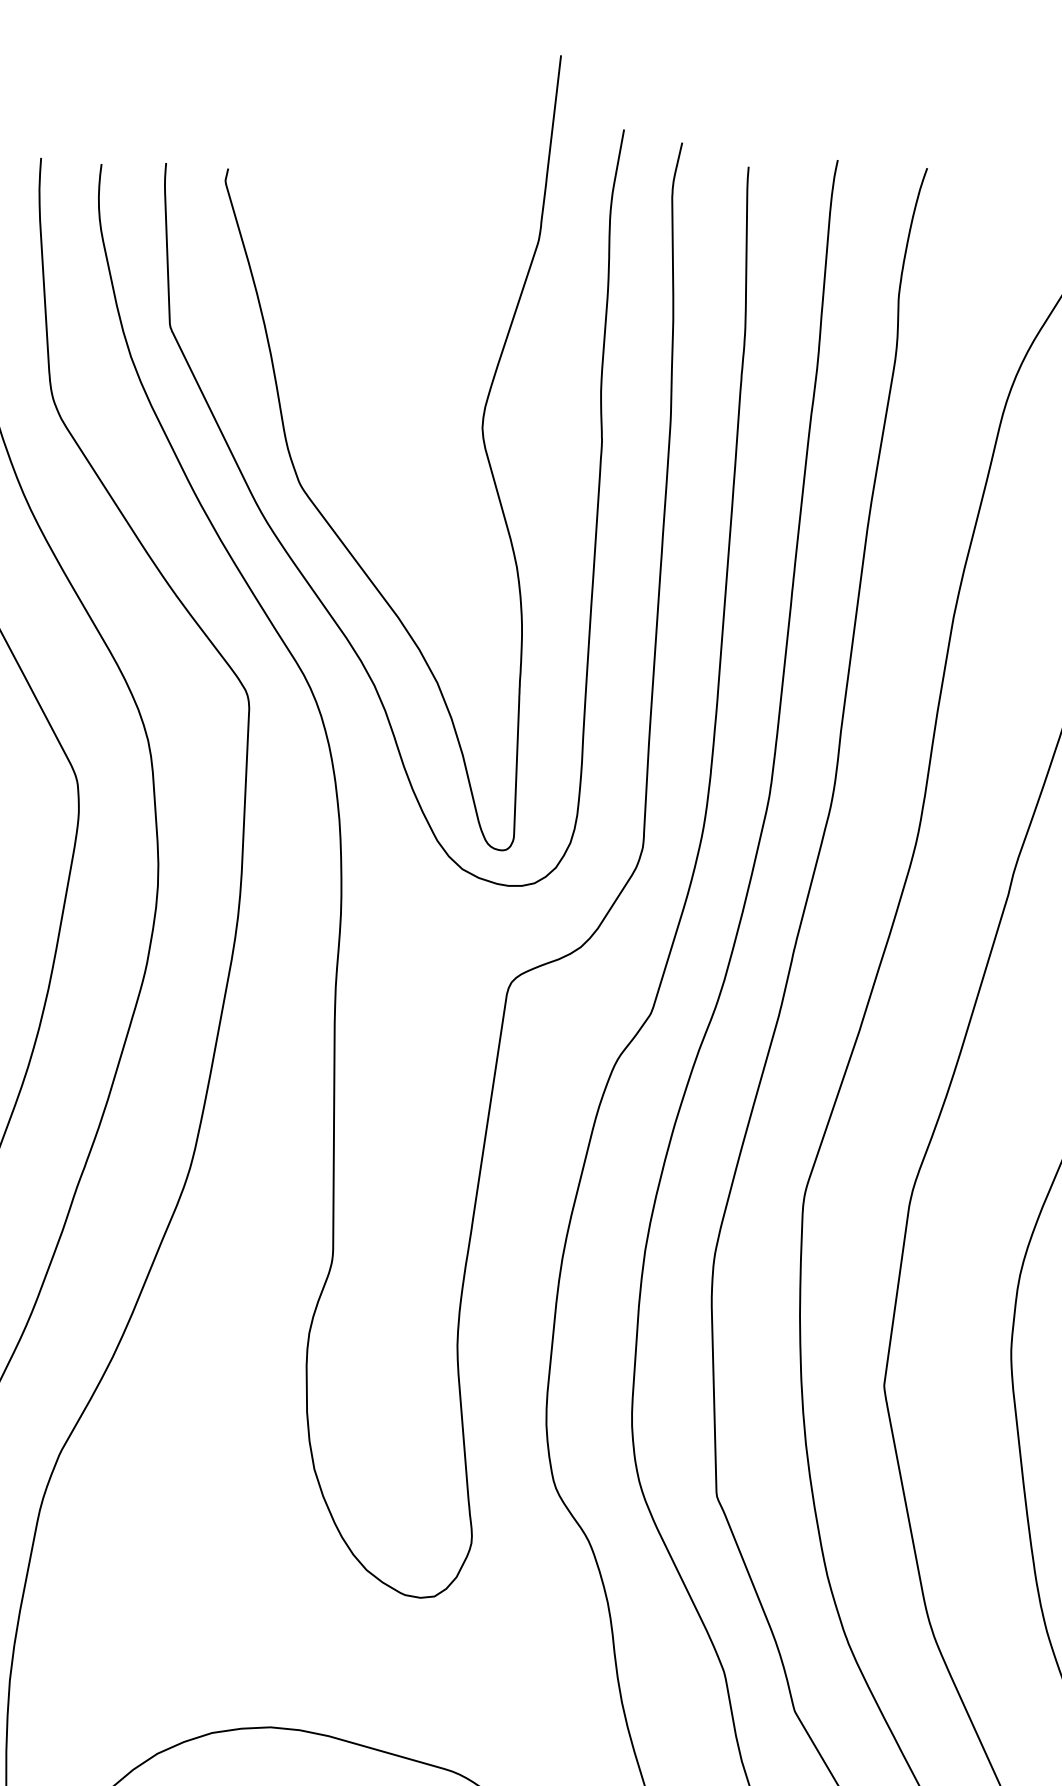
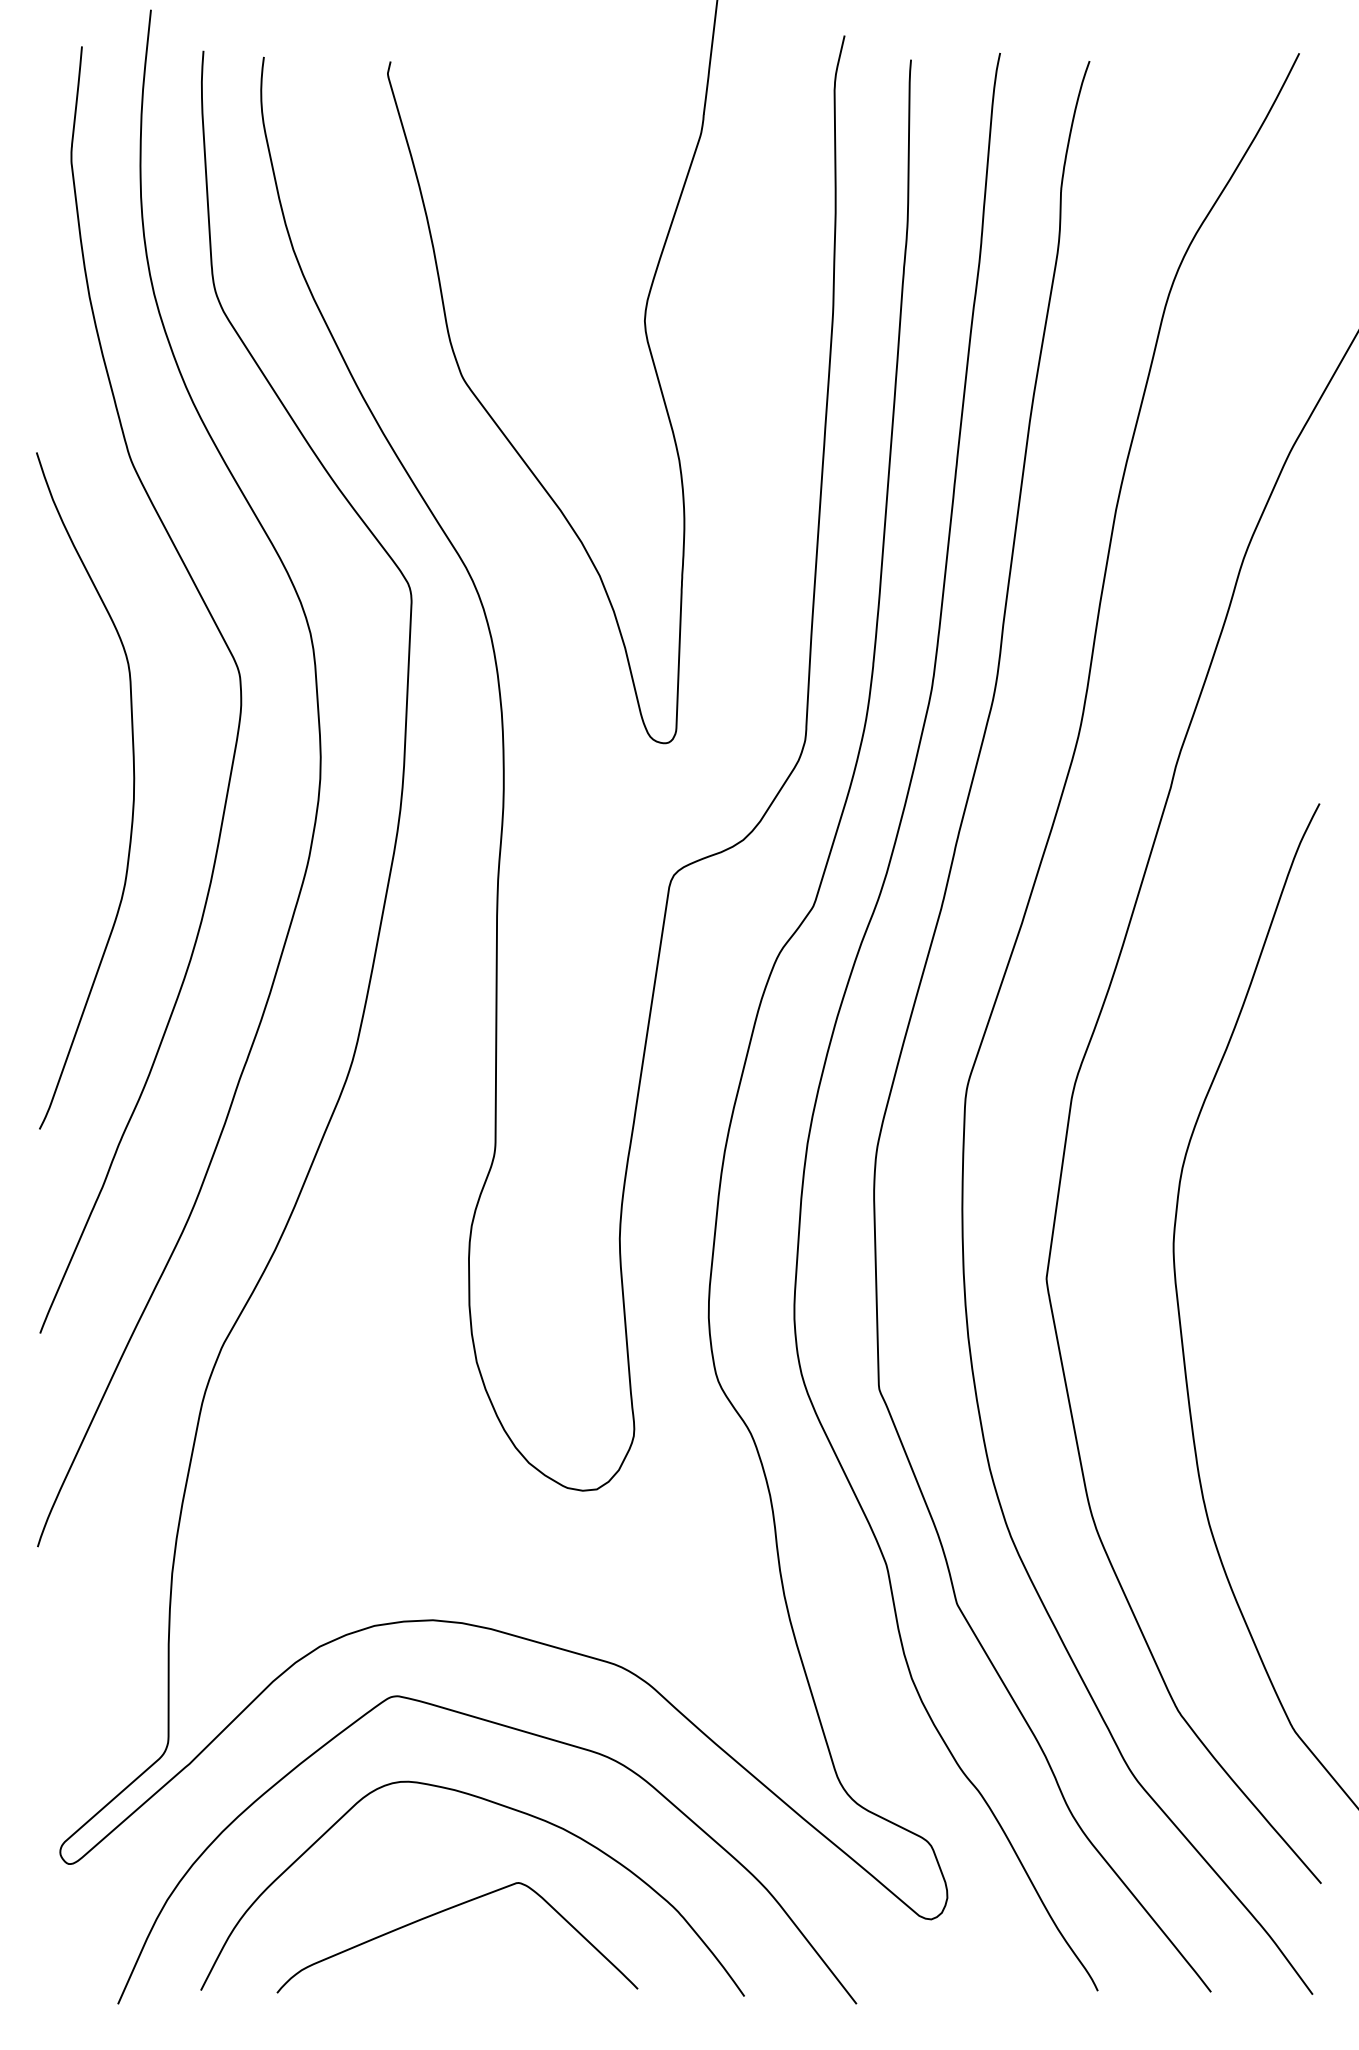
curve: (300, 569) -> (462, 462), removed

